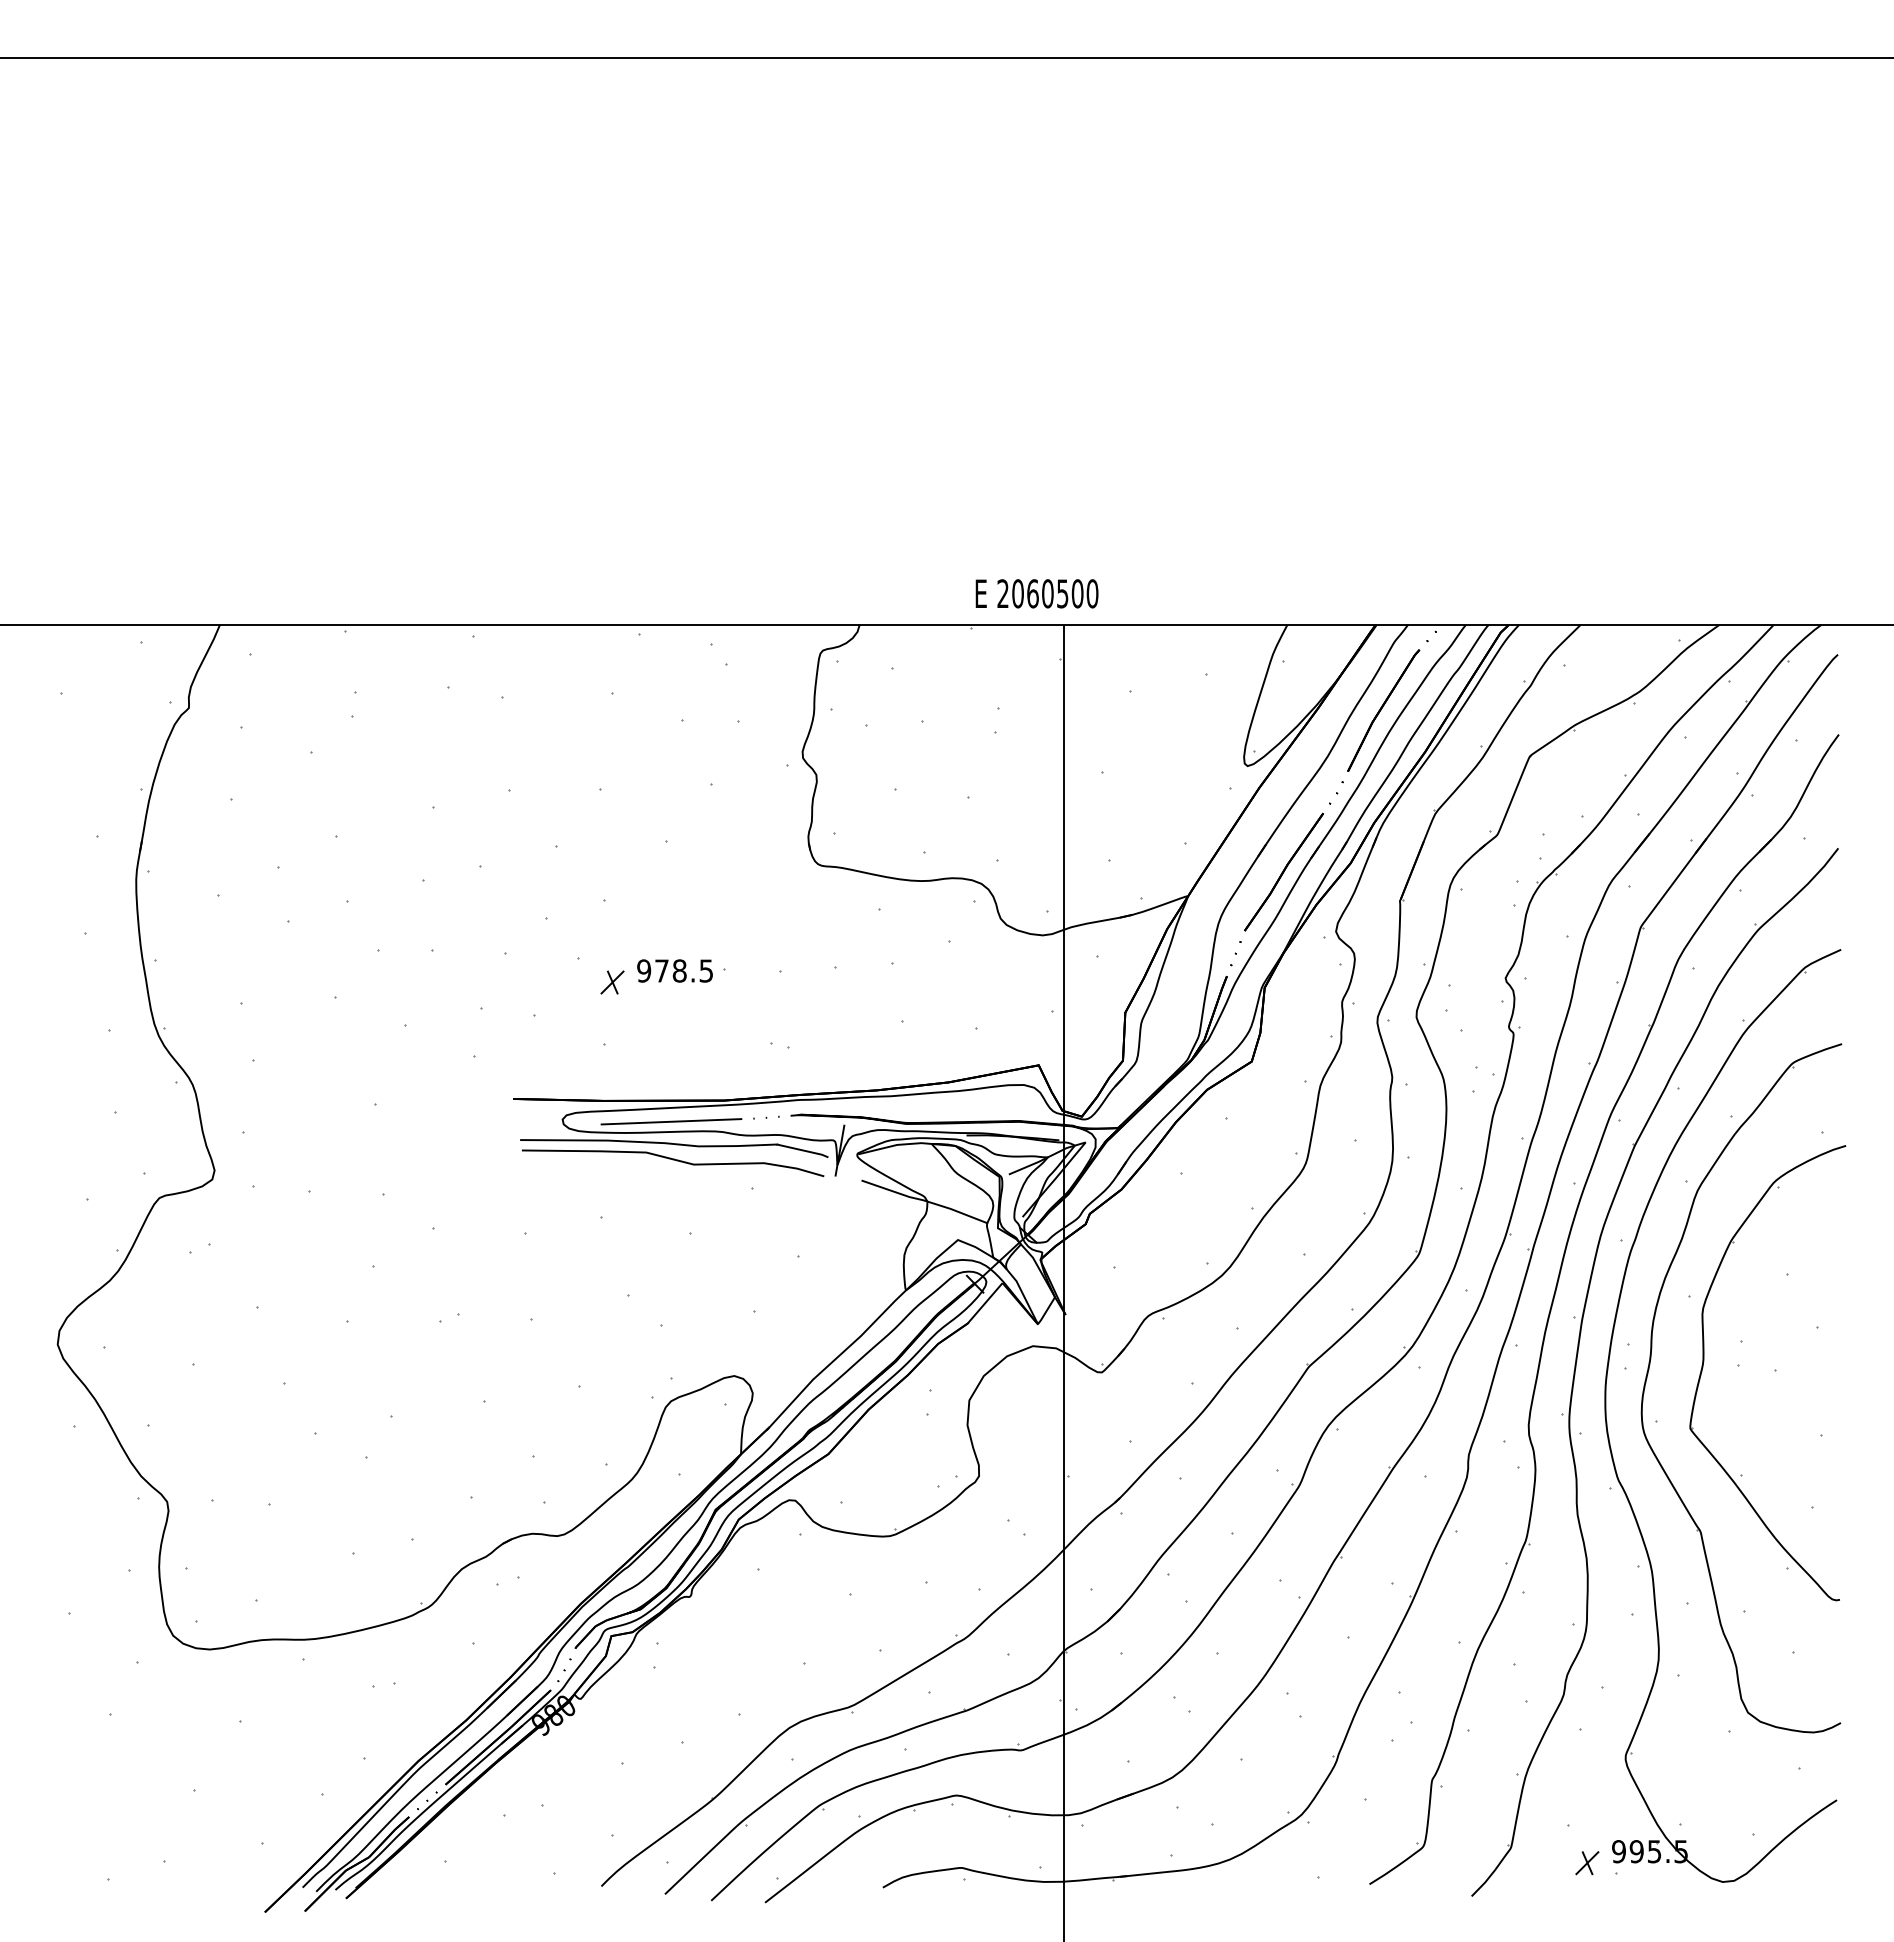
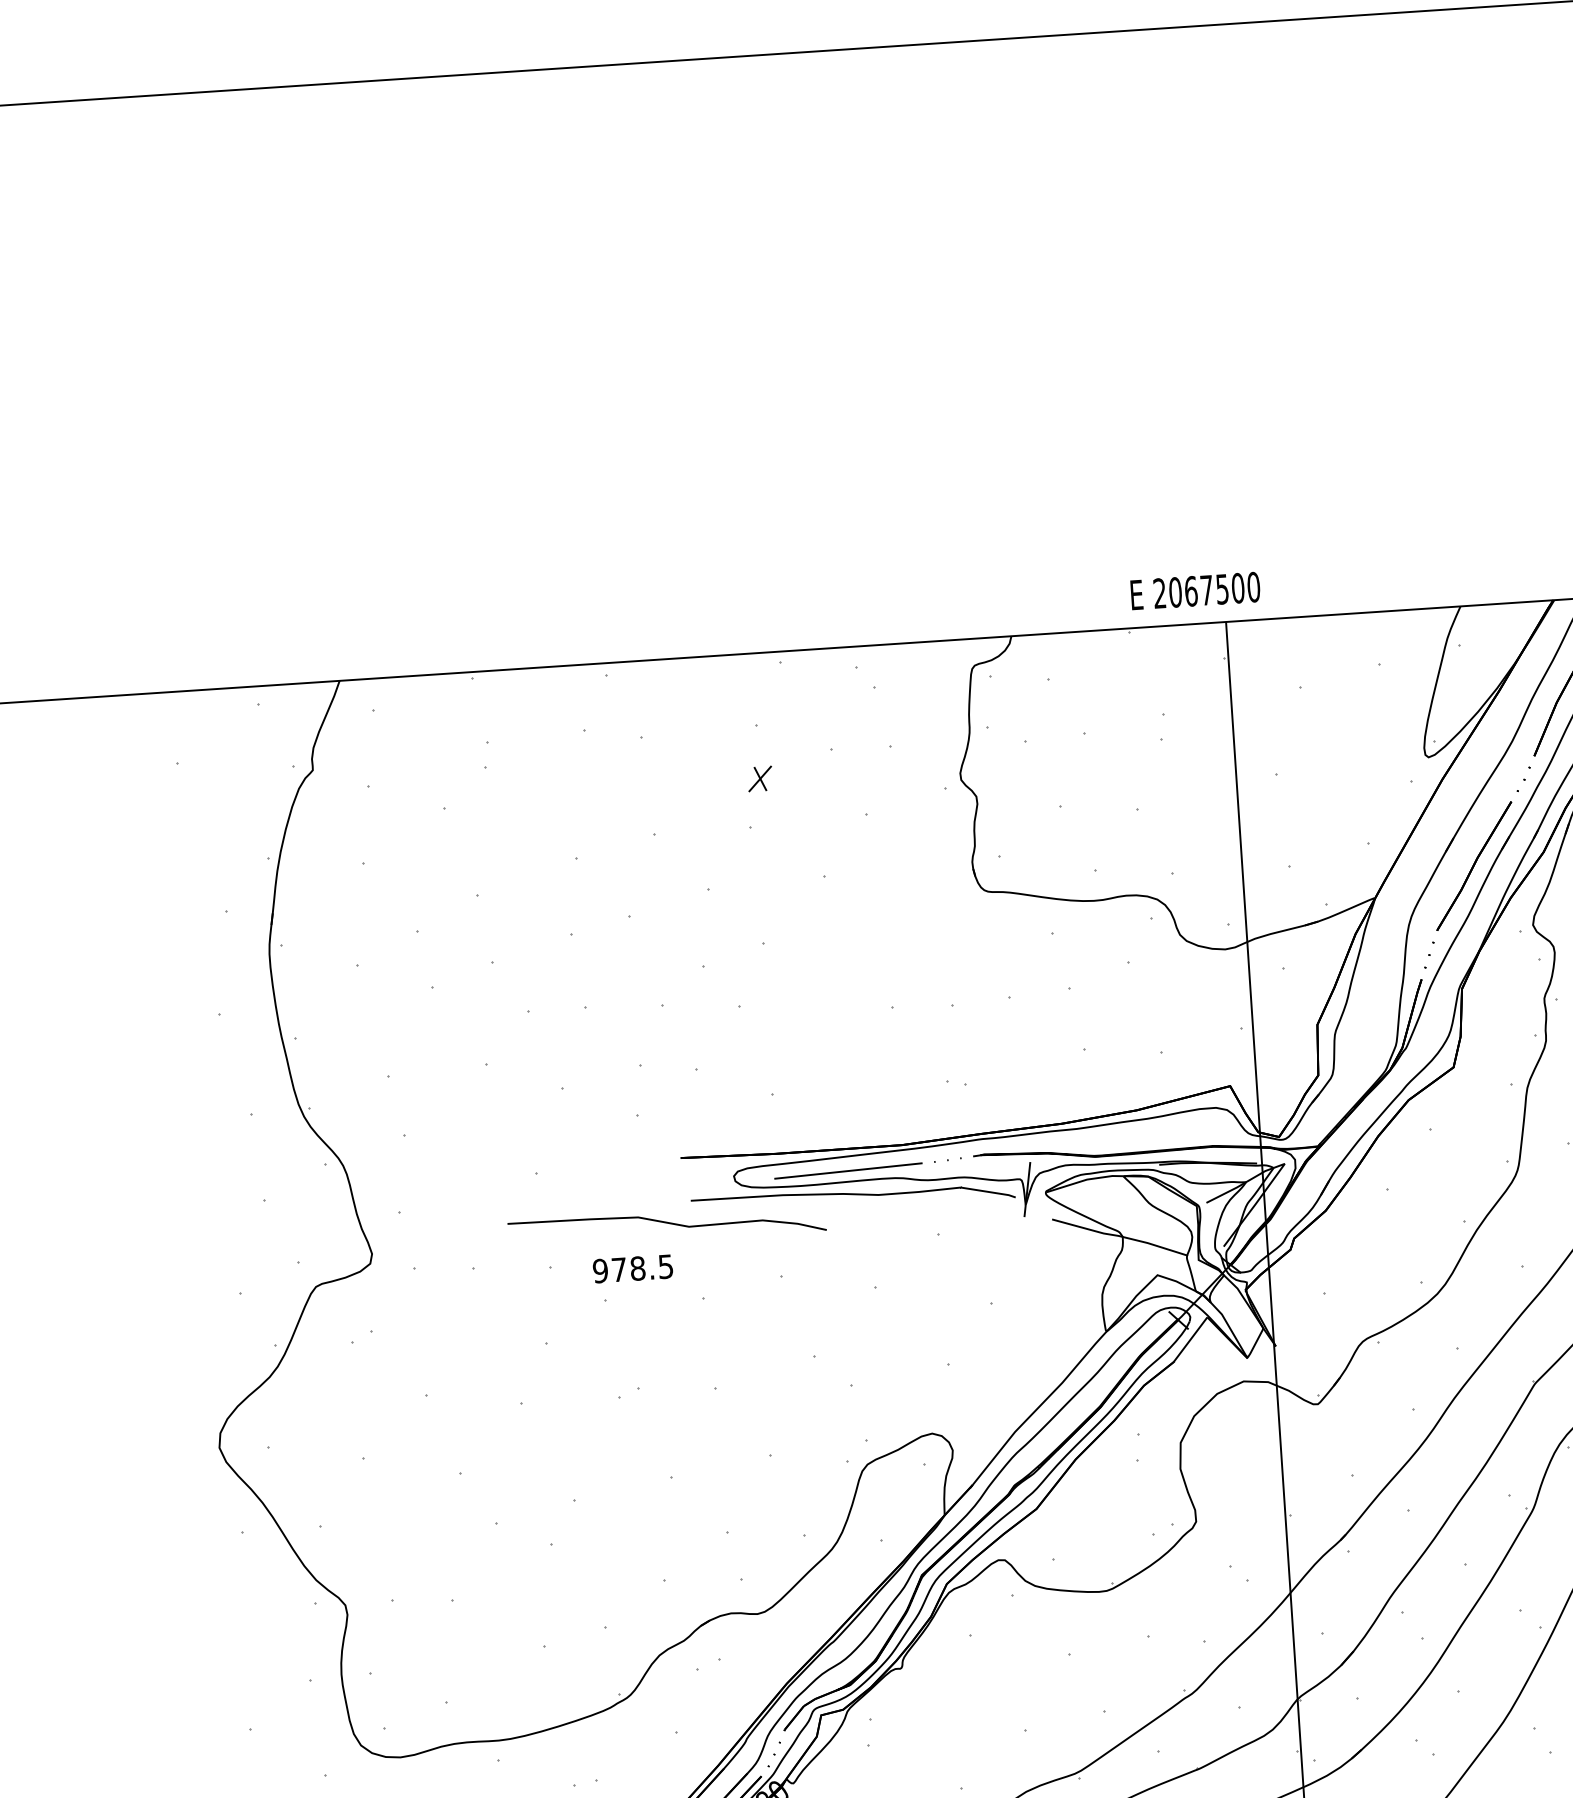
text: (1047, 593) -> (1206, 590), 2060500 -> 2067500
text: (674, 970) -> (632, 1268), moved
part: (612, 982) -> (760, 778), moved
curve: (673, 1160) -> (667, 1223), moved

